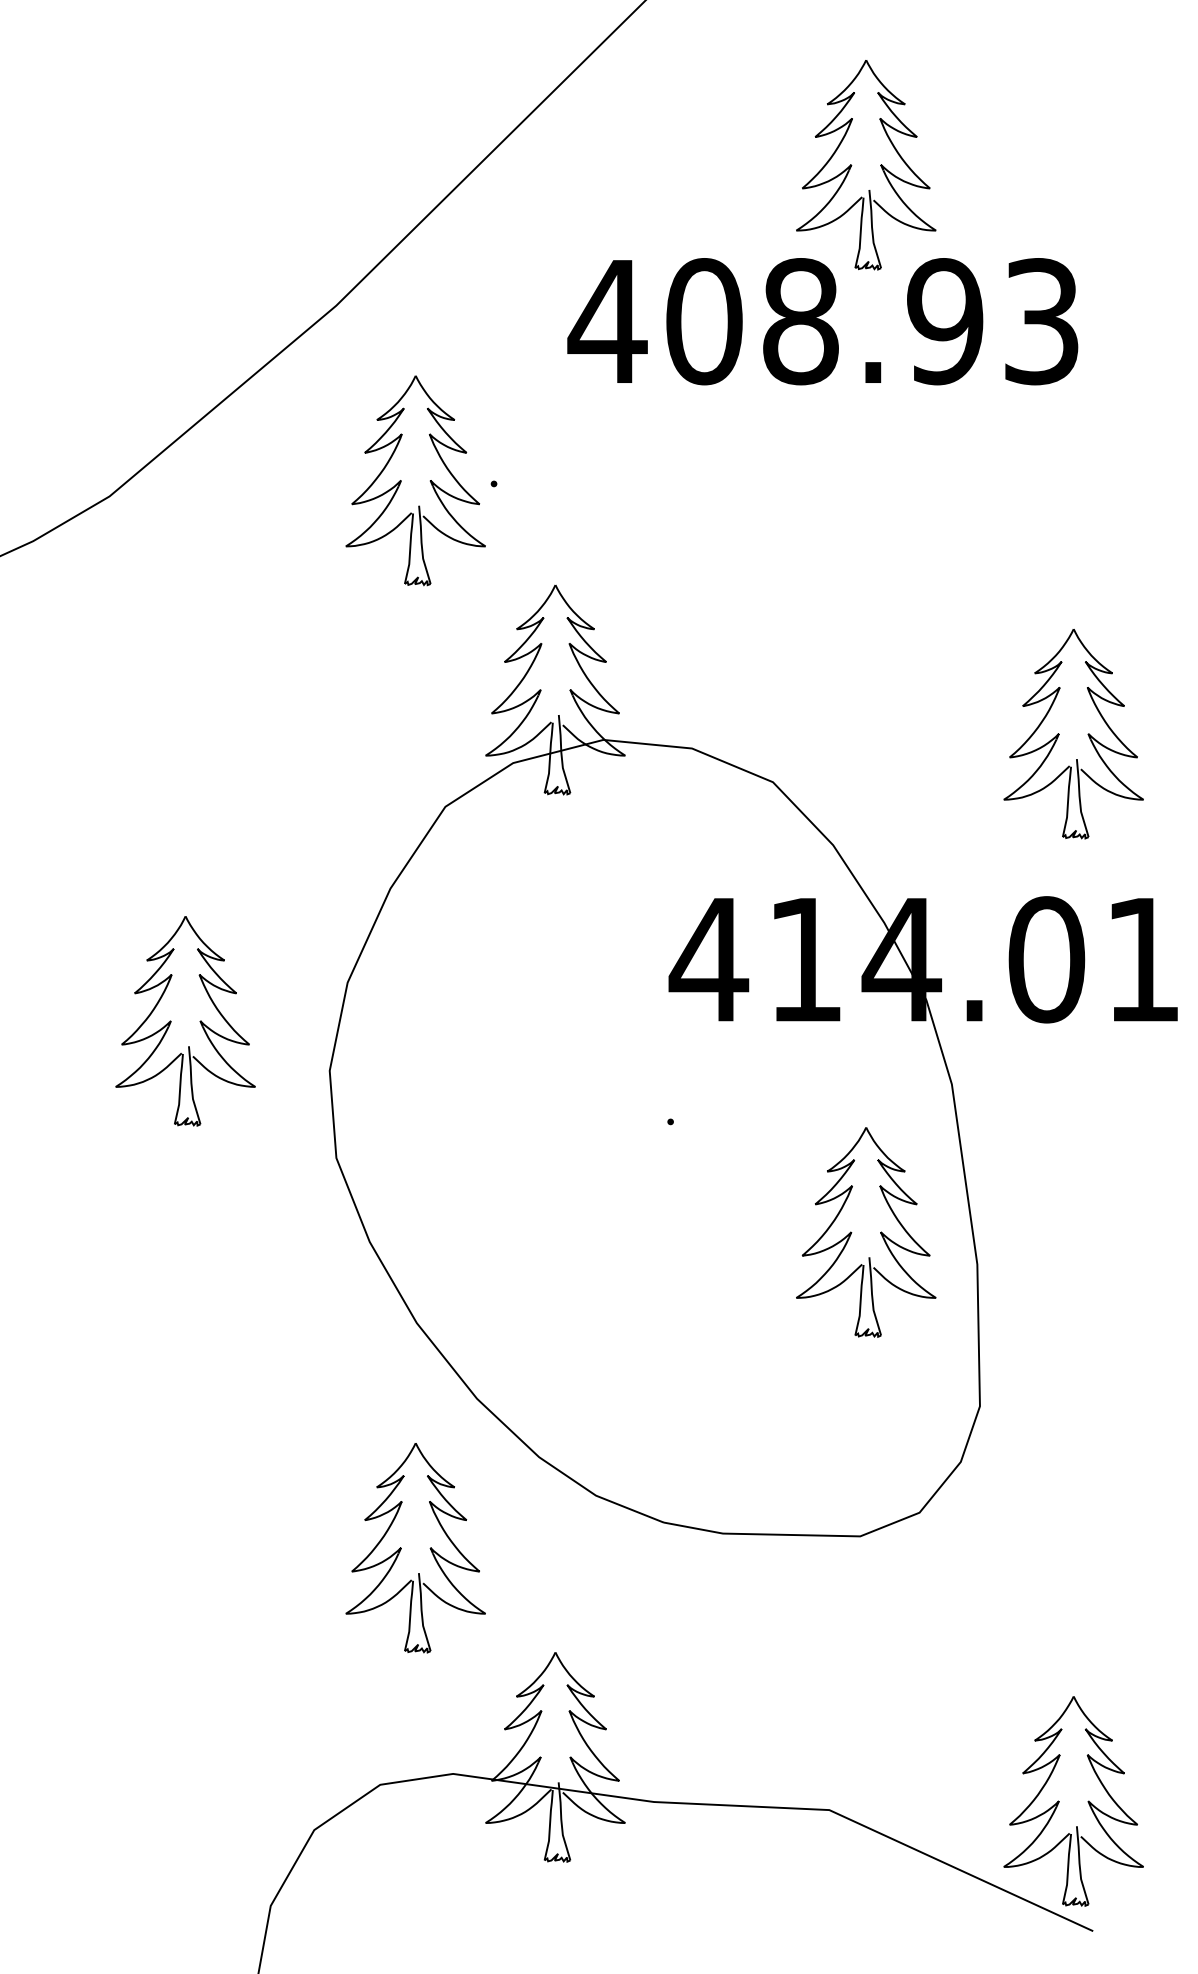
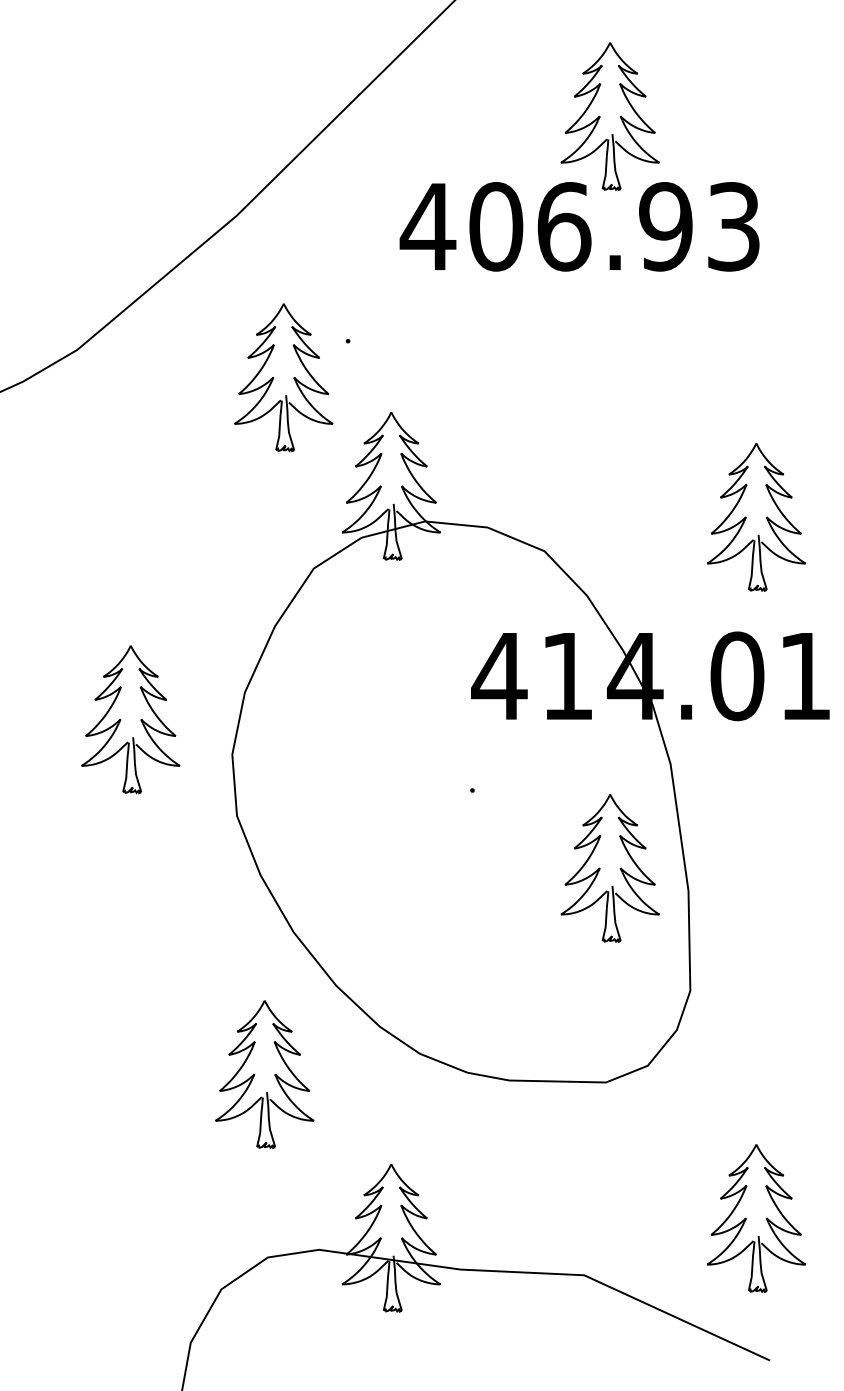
text: (801, 321) -> (564, 226), 408.93 -> 406.93
part: (401, 480) -> (273, 377), moved
part: (401, 1548) -> (254, 1074), moved
part: (1059, 1801) -> (746, 1218), moved

